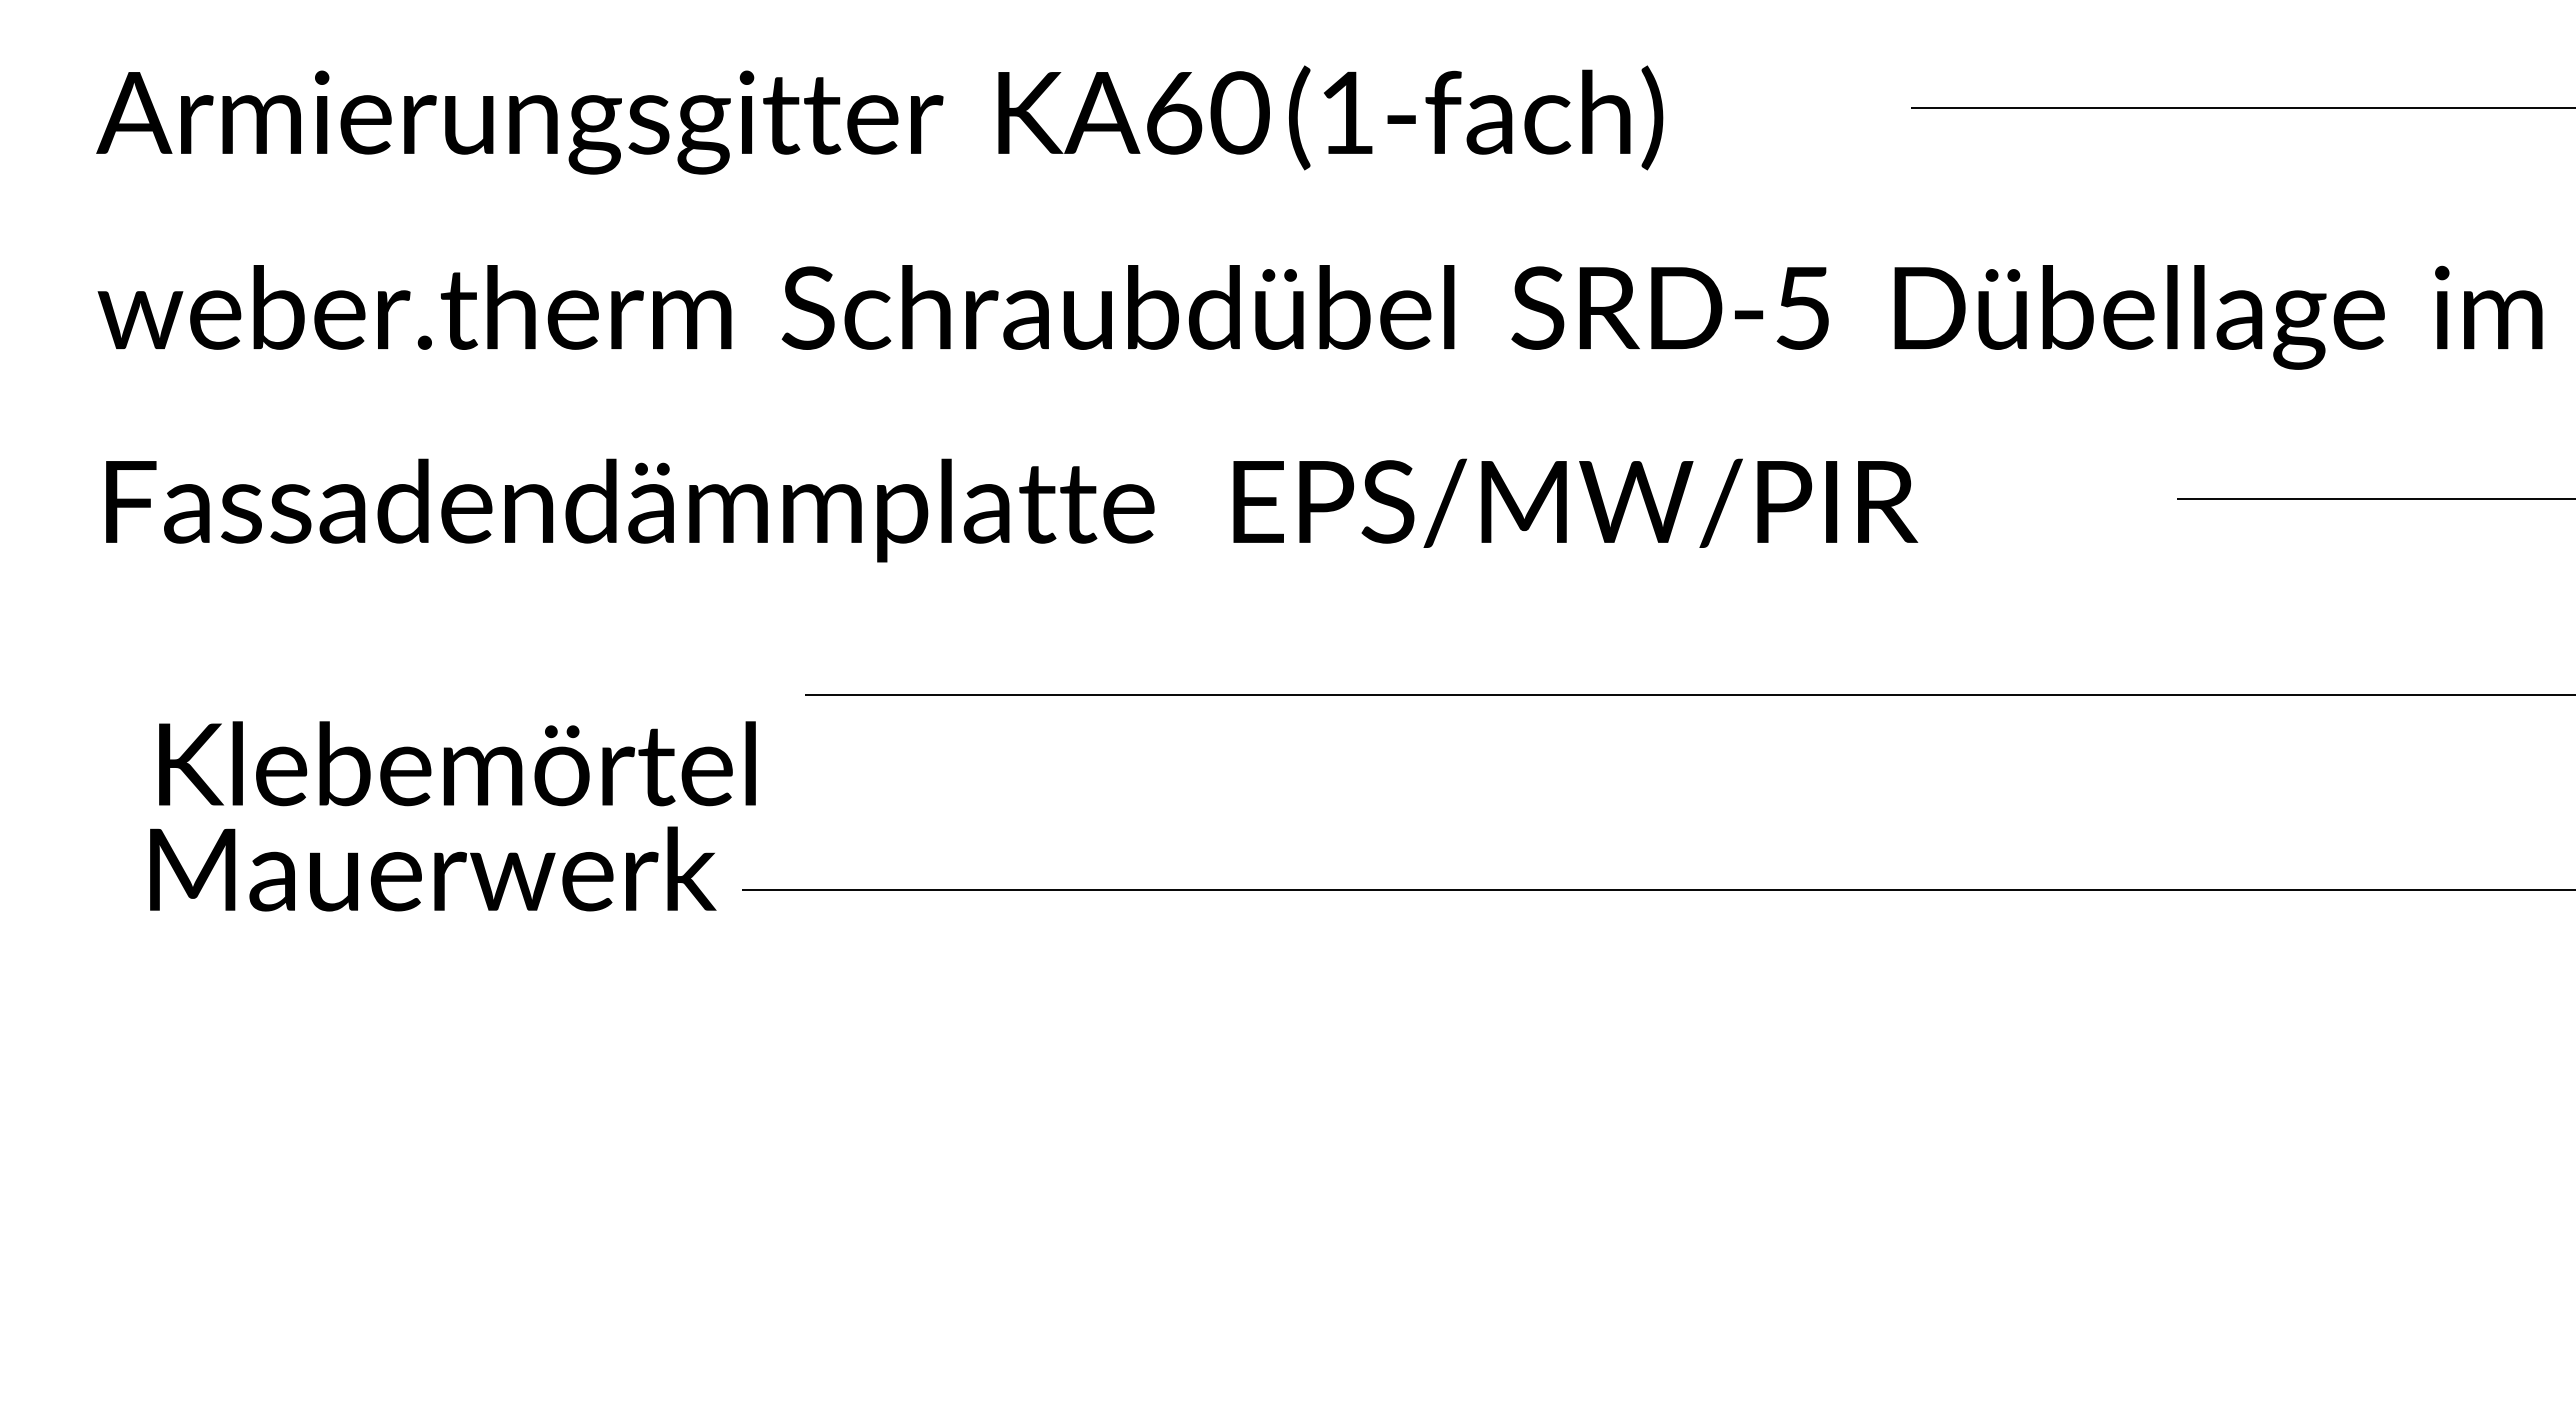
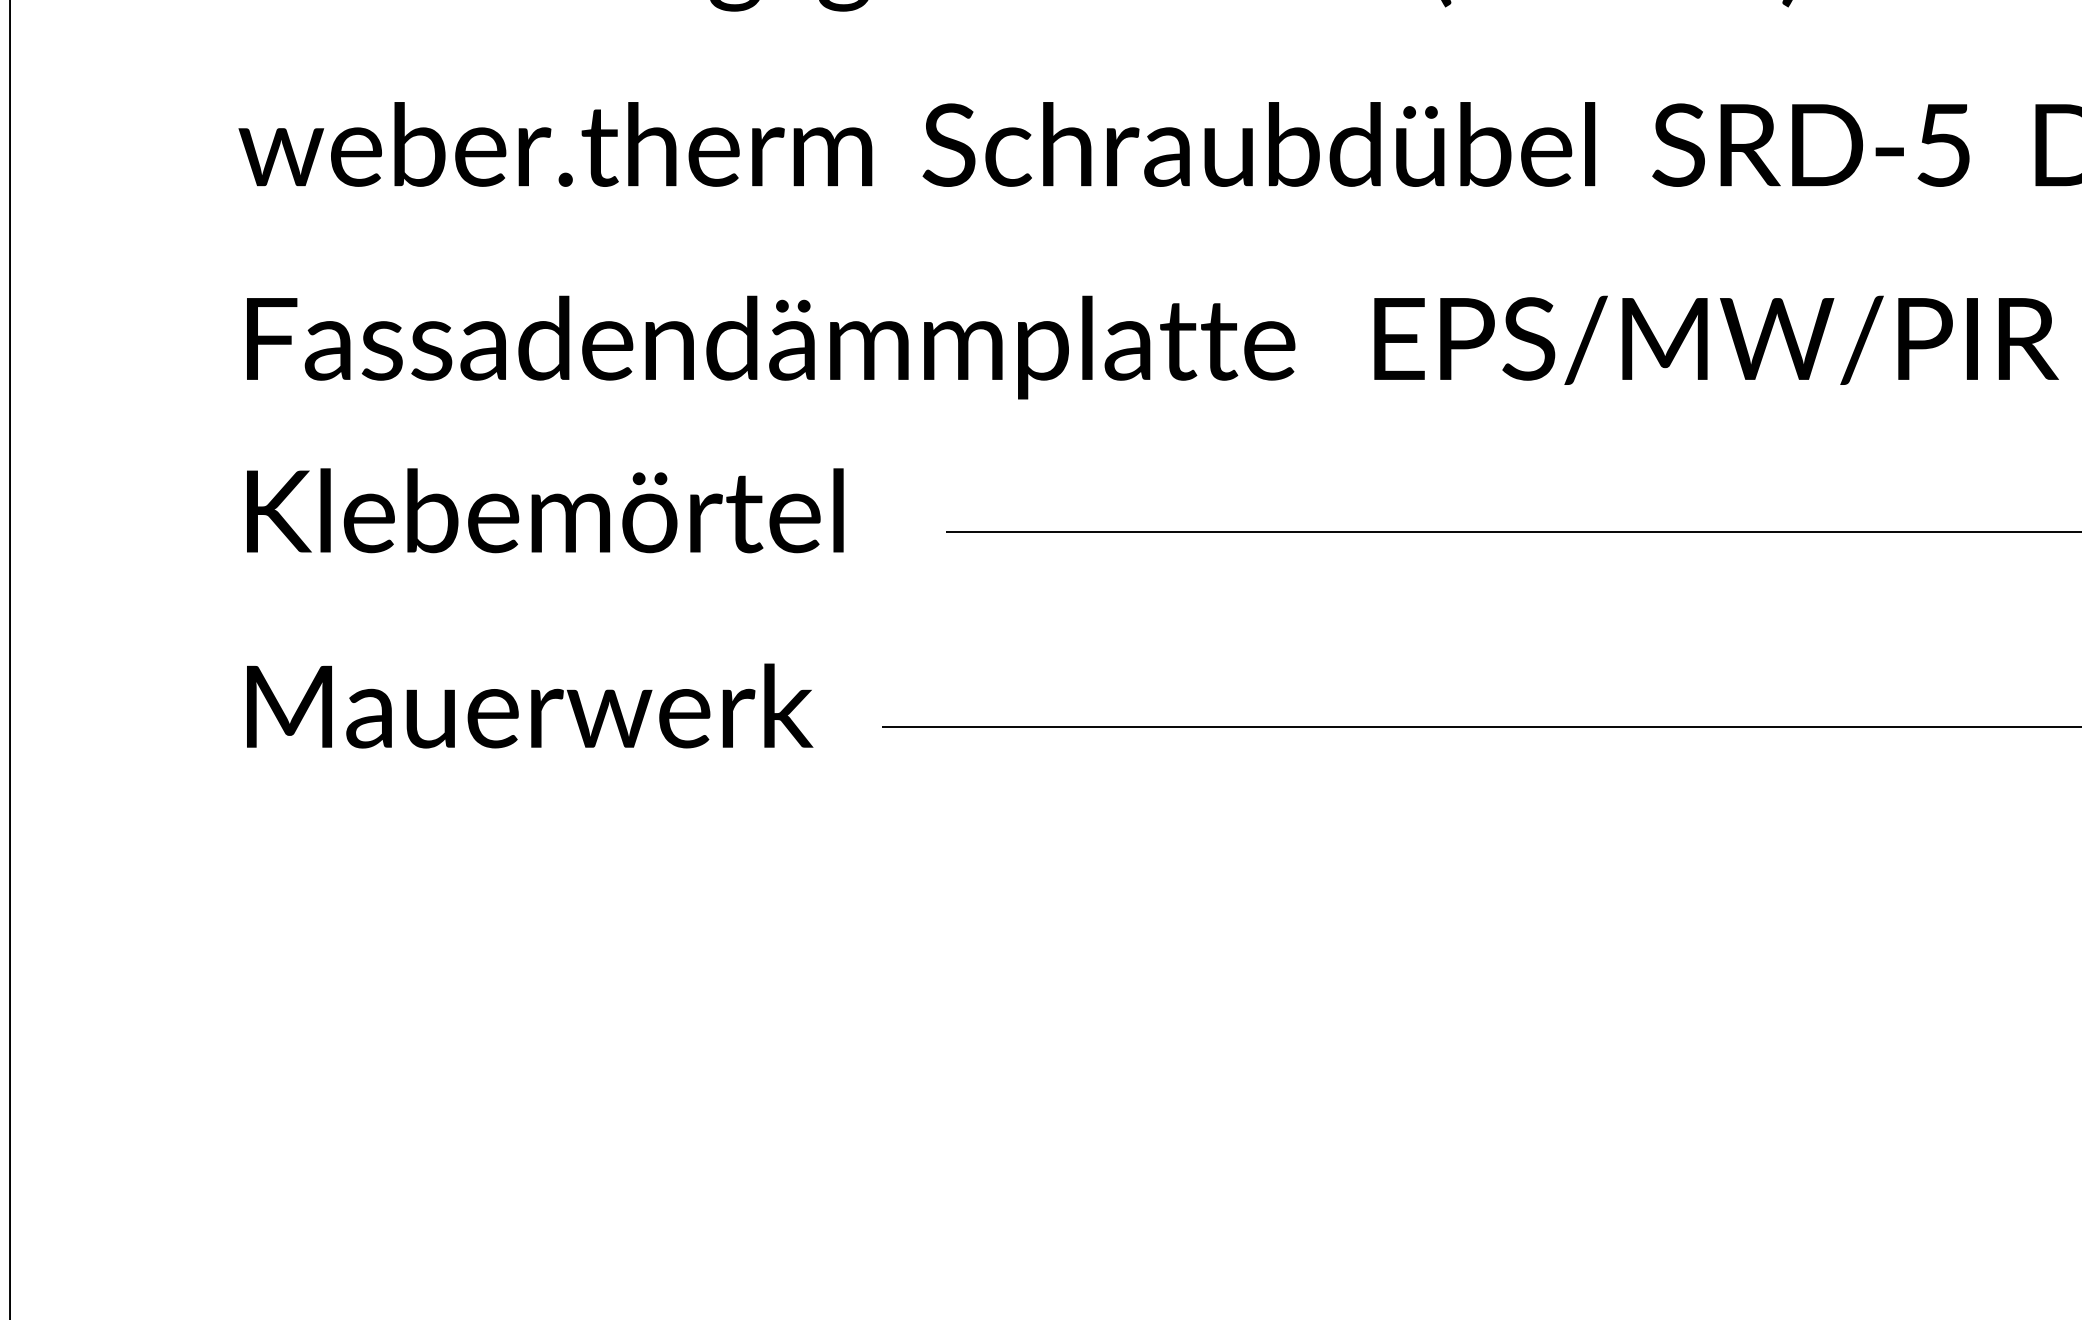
text: (457, 763) -> (545, 510), moved
text: (433, 868) -> (530, 705), moved

